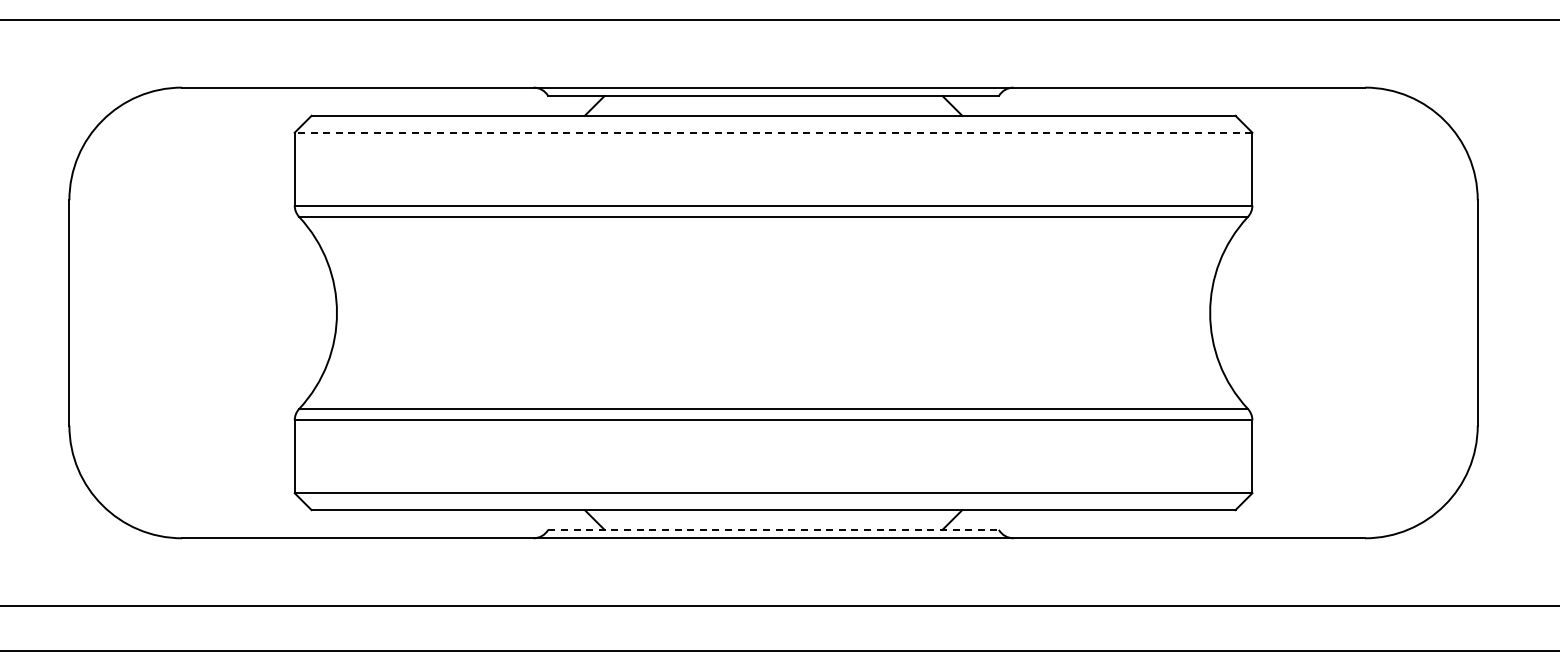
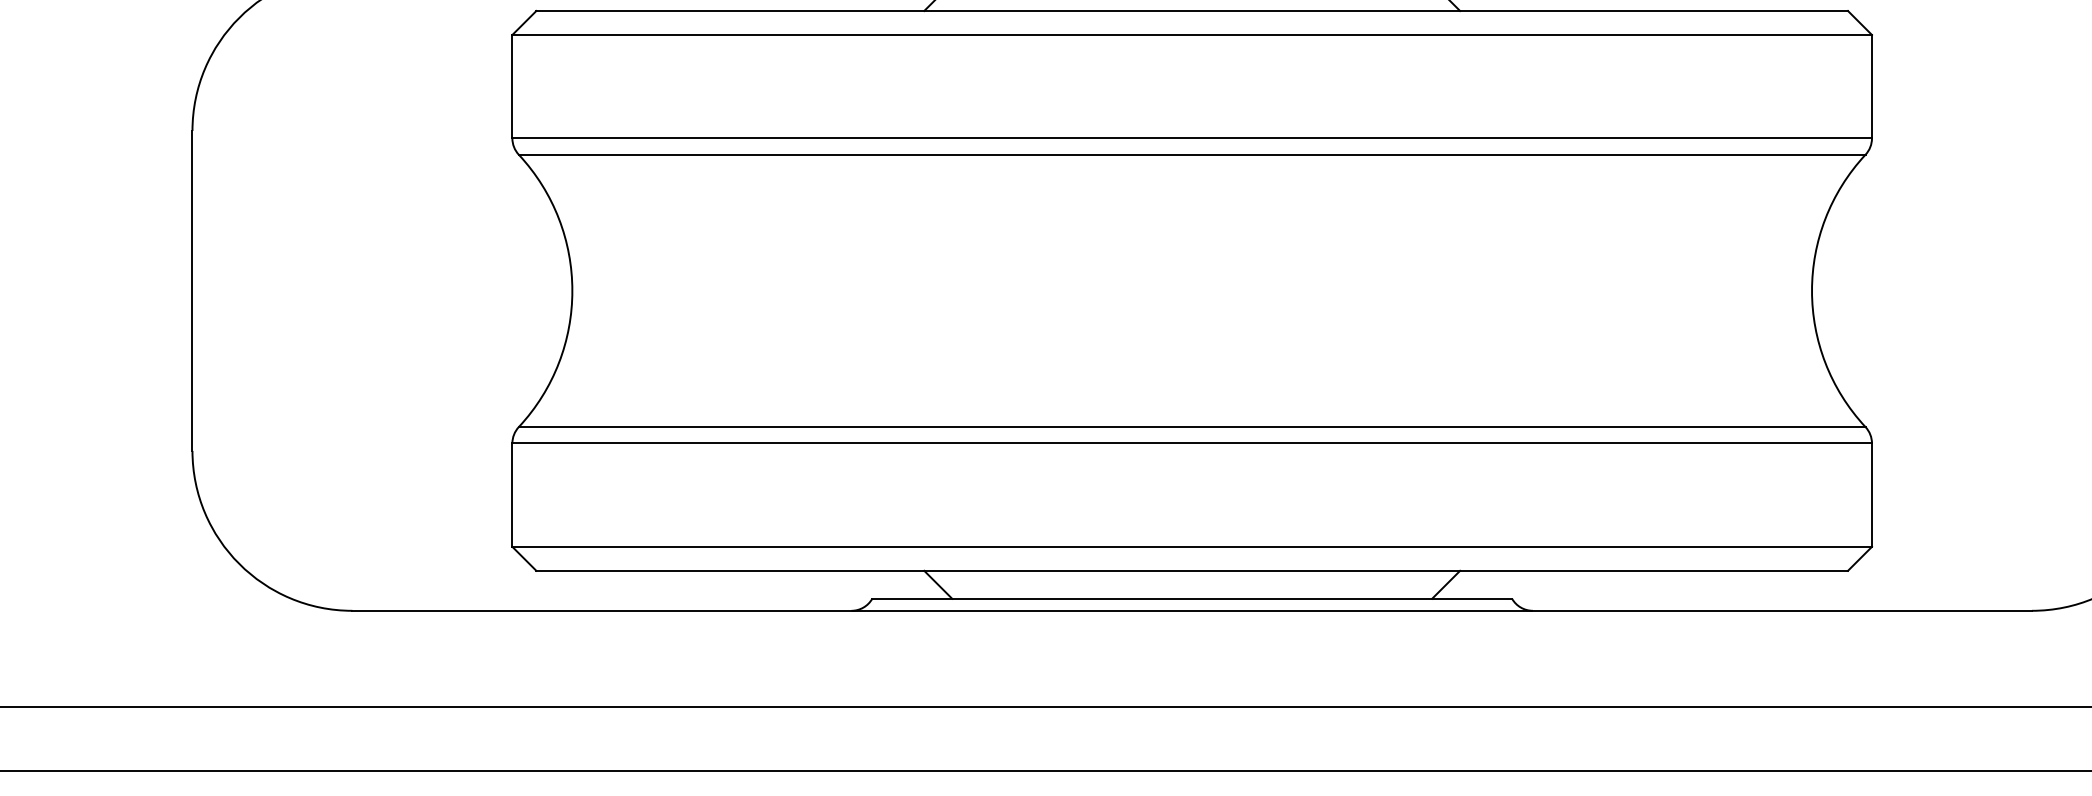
line: (773, 132) -> (1192, 34), dashed -> solid
line: (774, 529) -> (1193, 598), dashed -> solid

